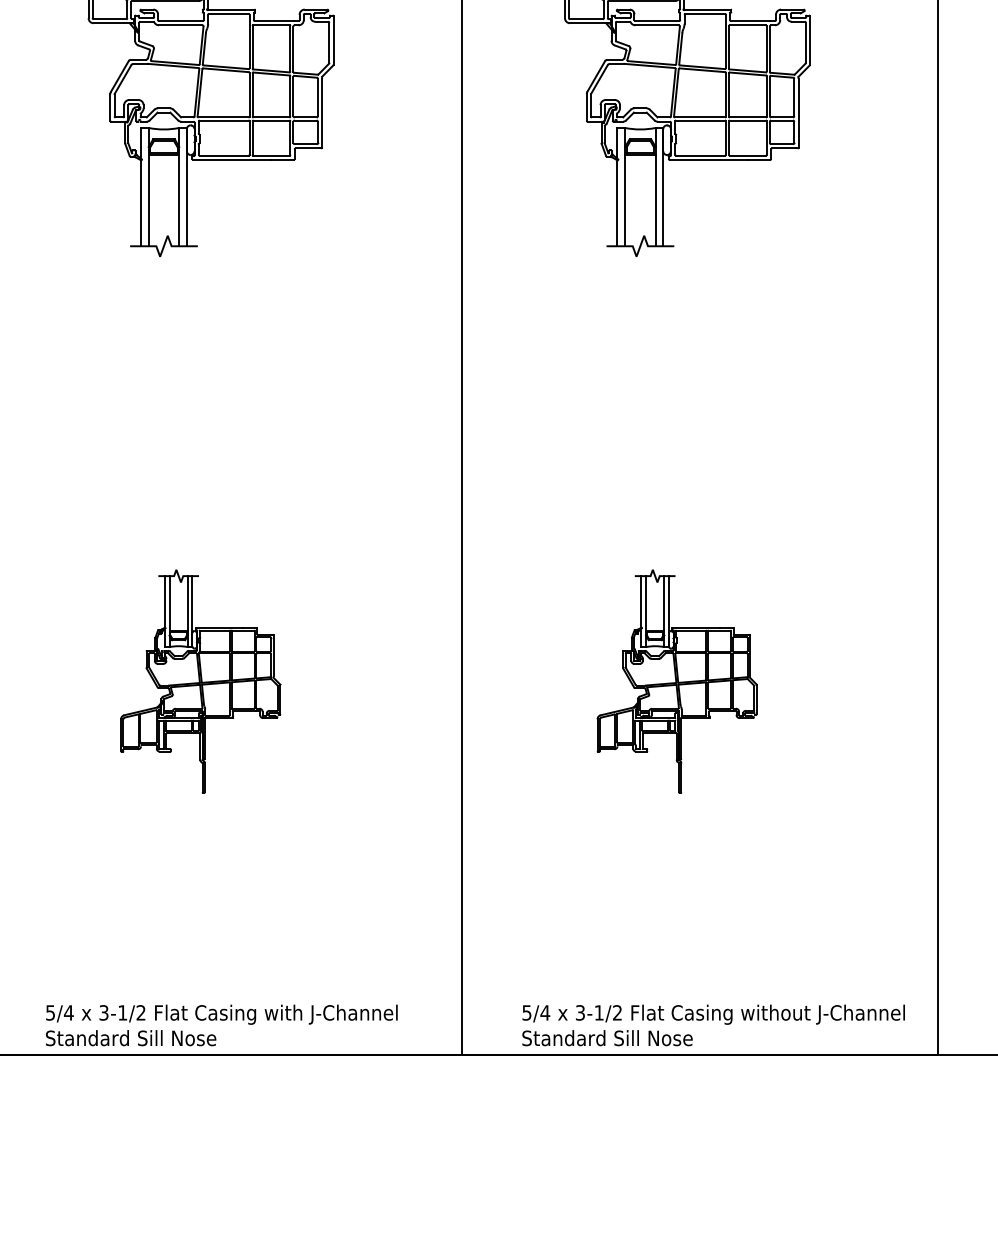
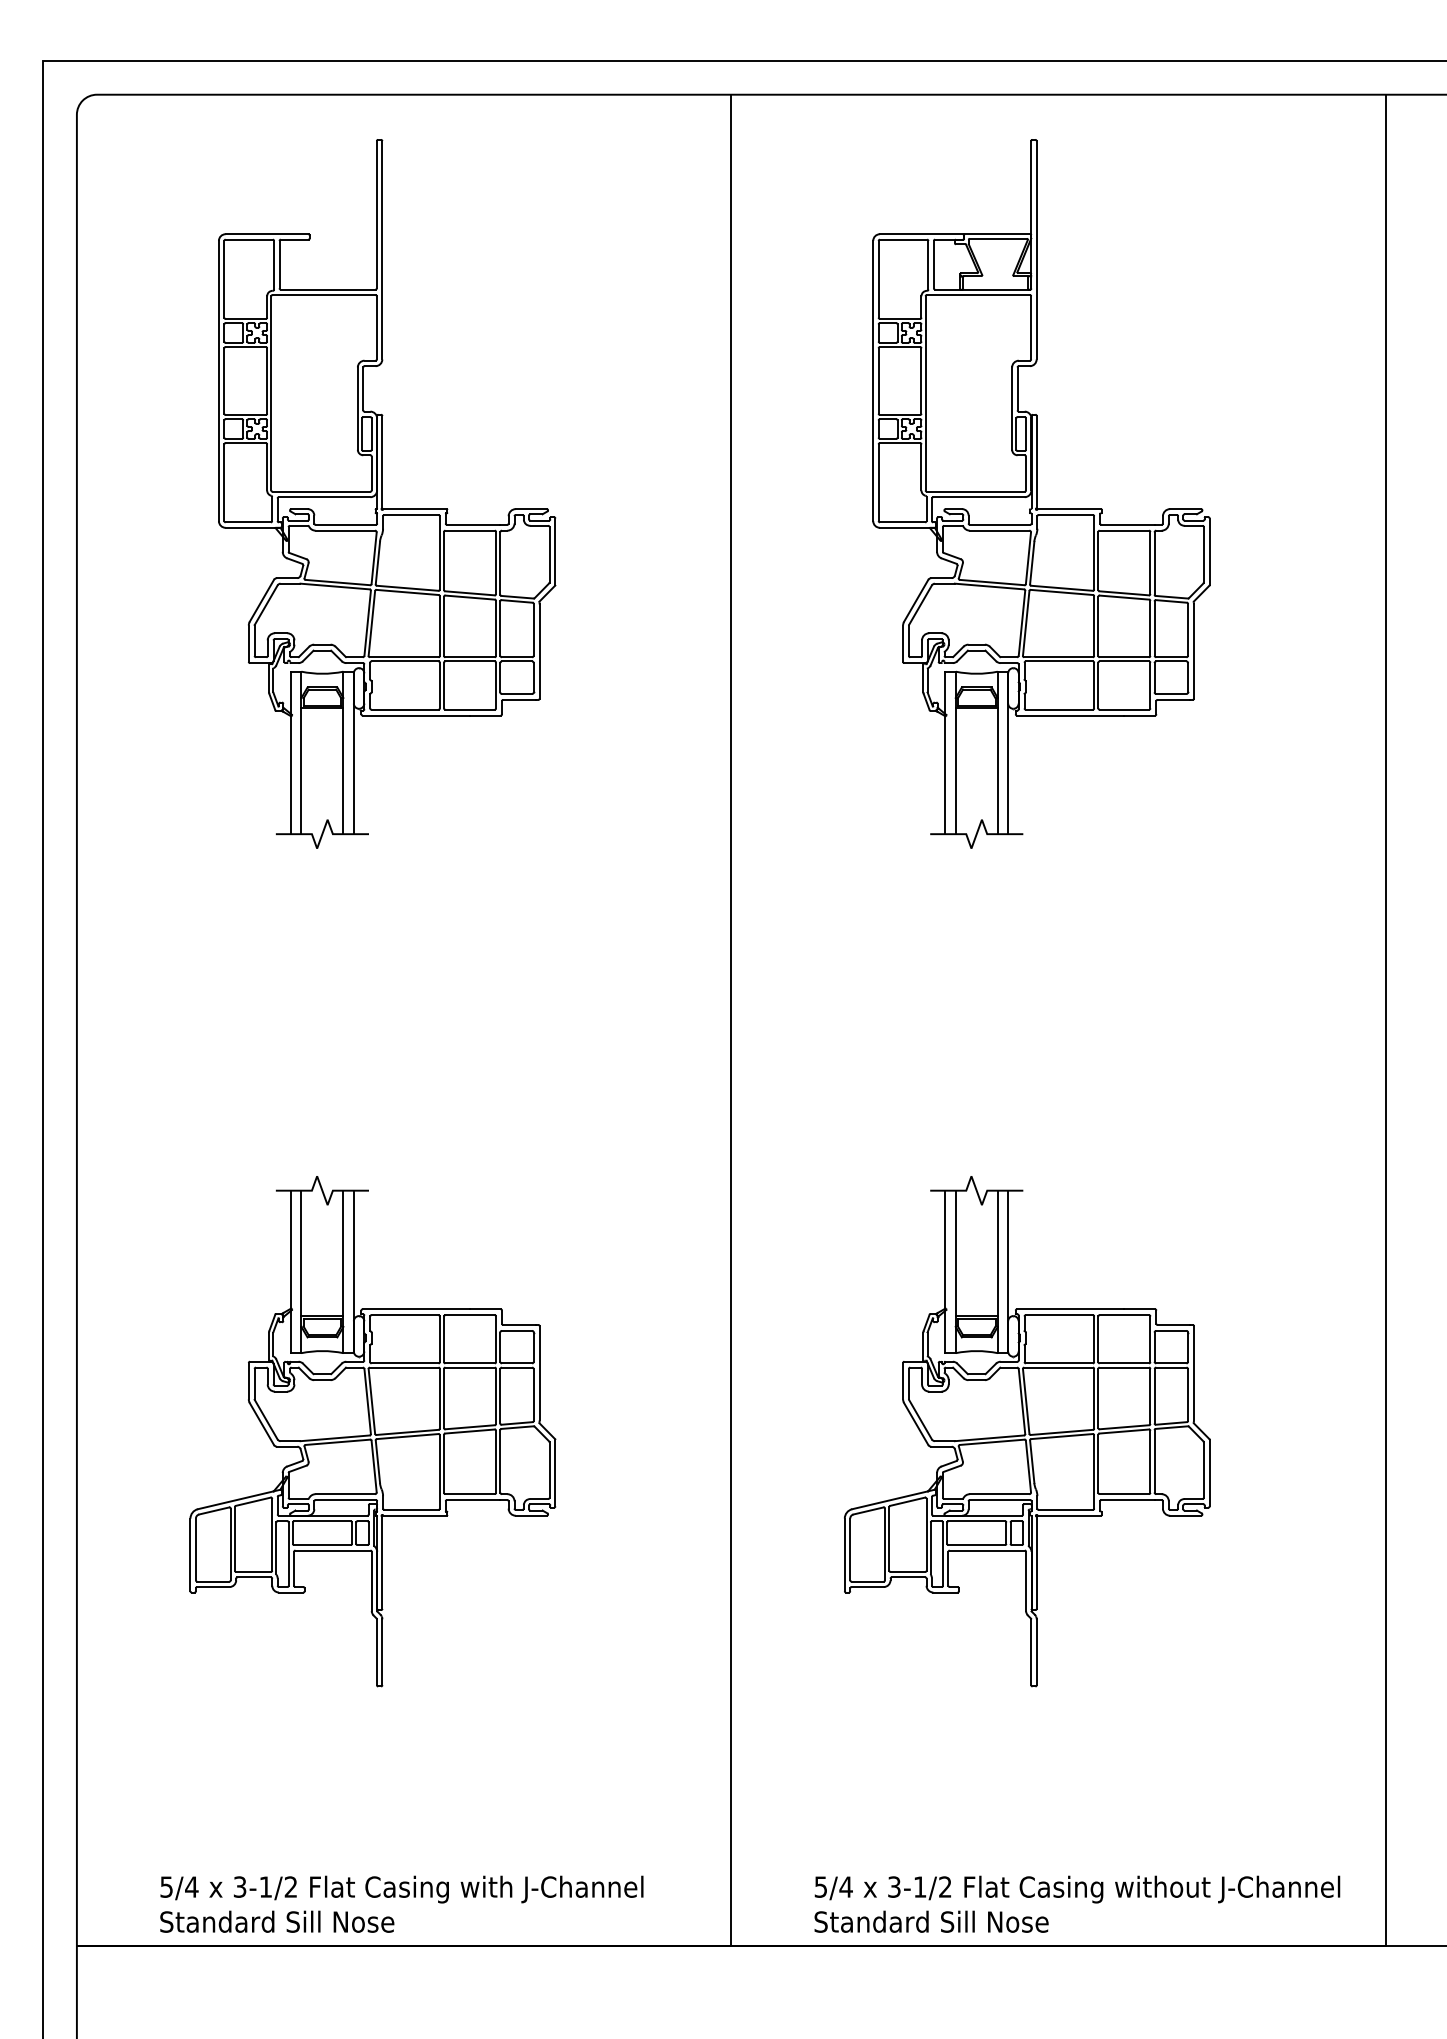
part: (200, 681) -> (372, 1431), size x1.67
part: (677, 681) -> (1027, 1431), size x1.67

